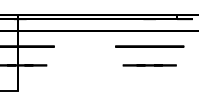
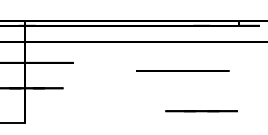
circle: (149, 46) -> (182, 70), moved
line: (149, 65) -> (201, 111), moved

